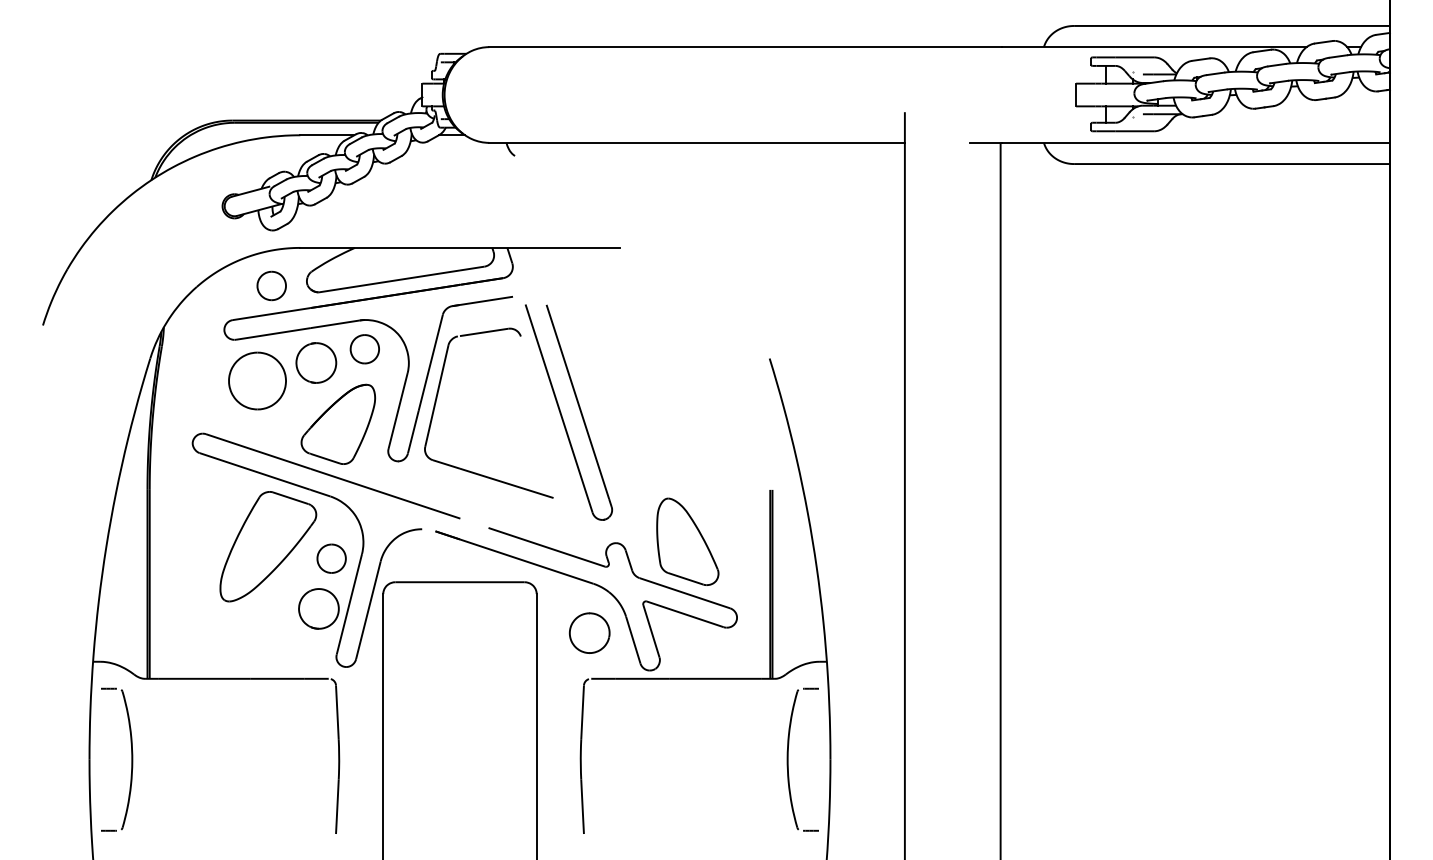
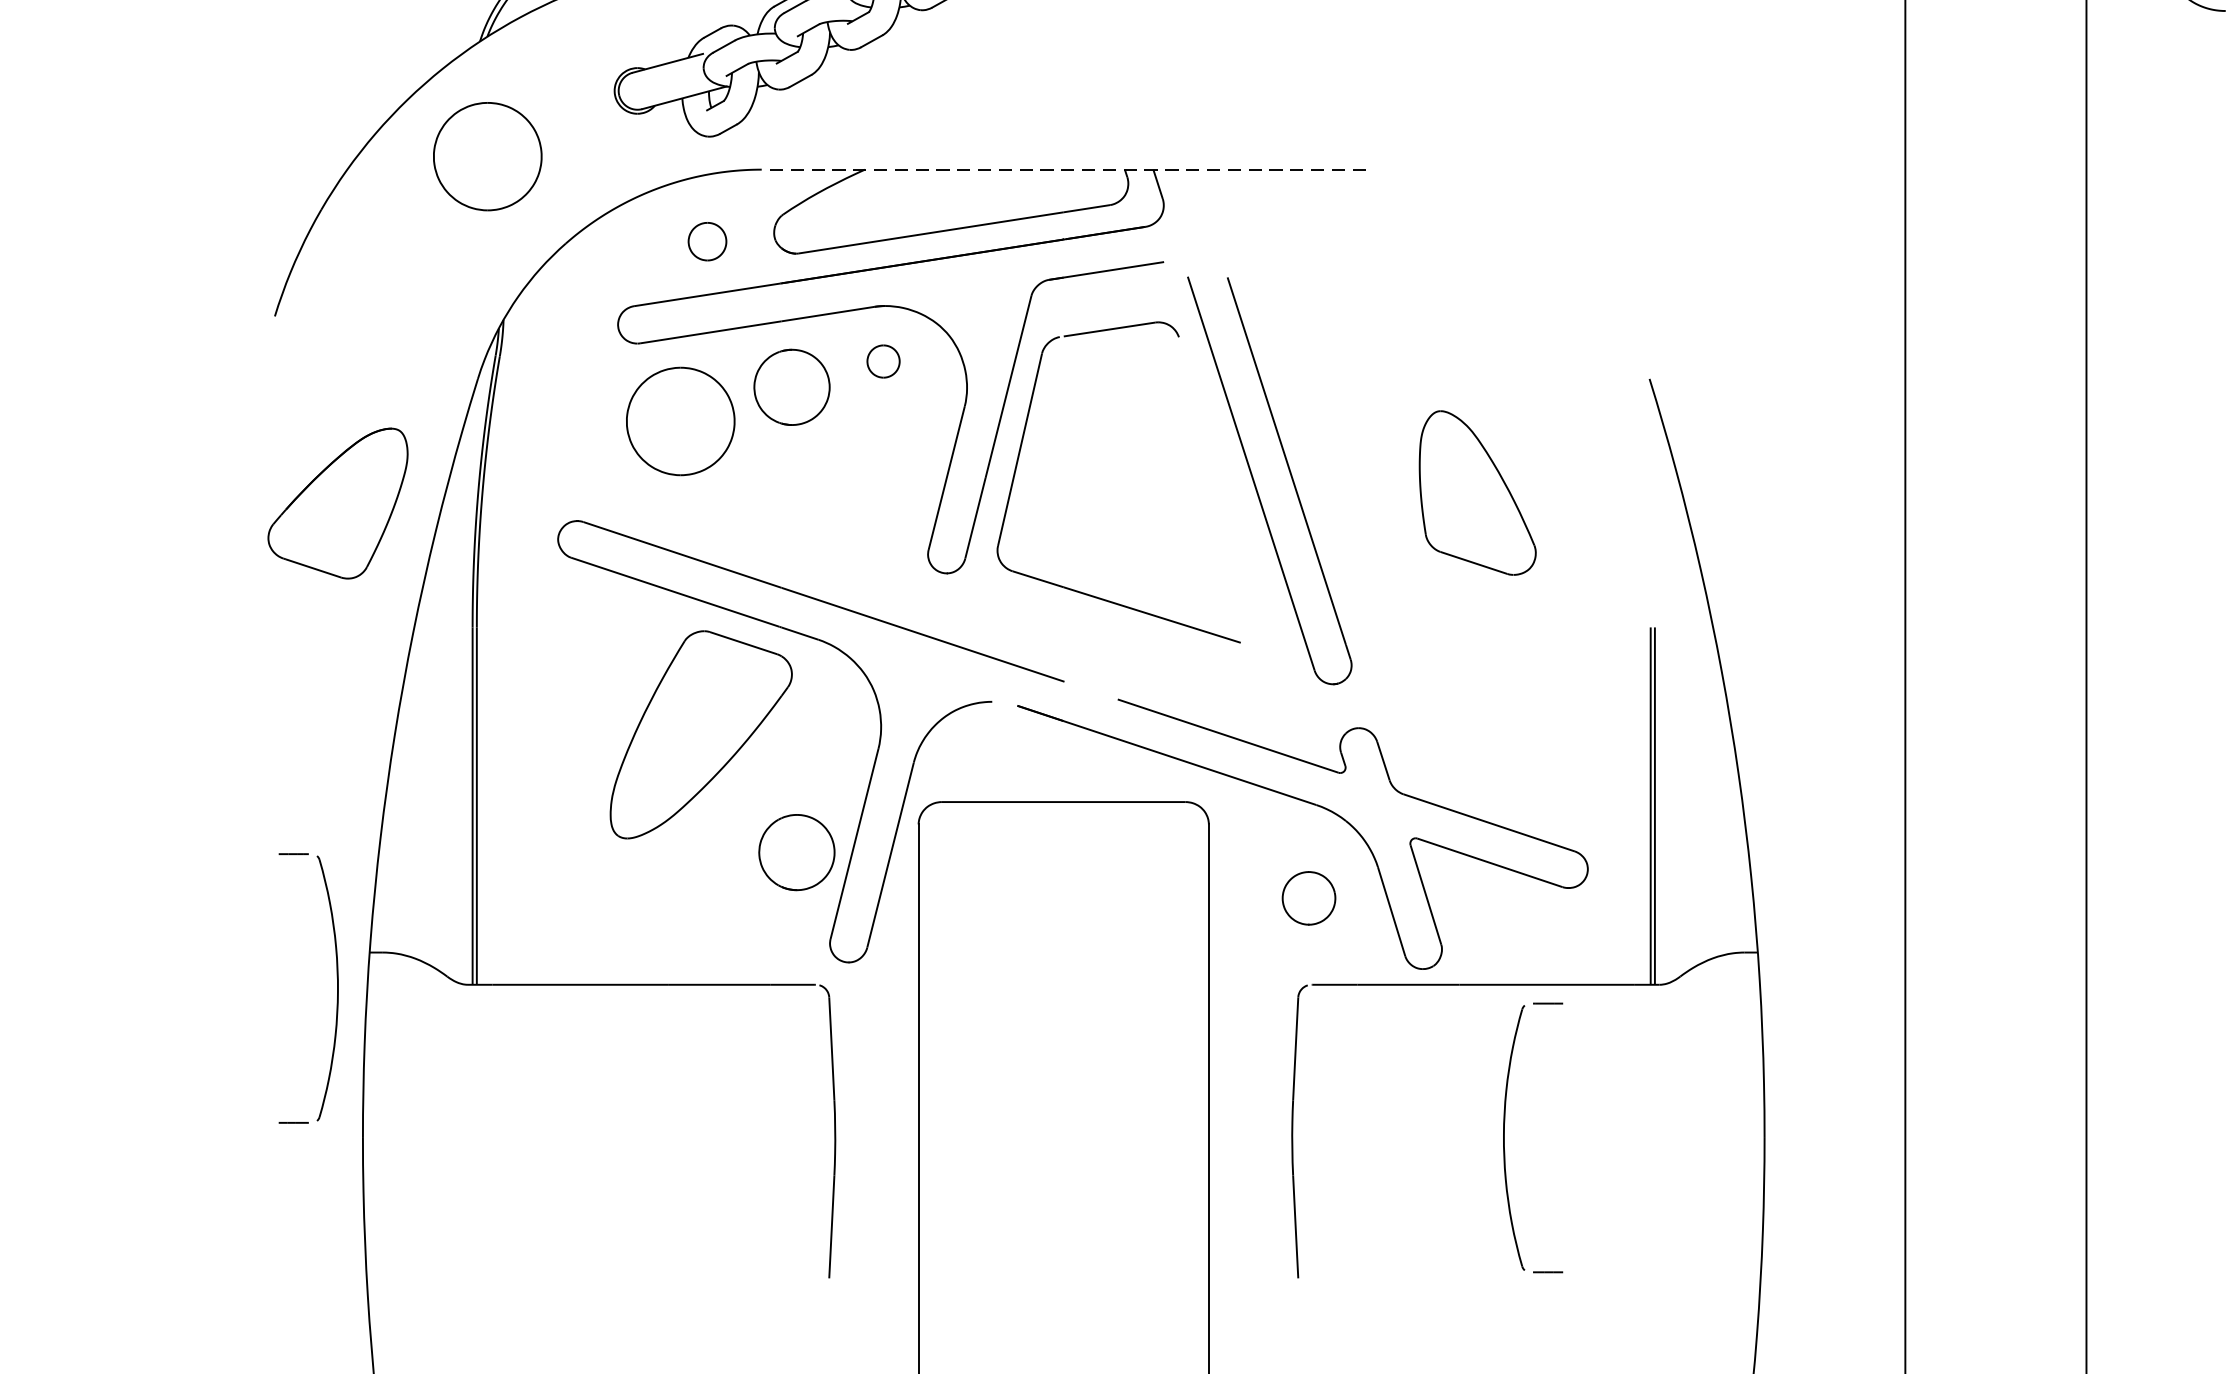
part: (155, 240) -> (487, 155), added
line: (459, 247) -> (1062, 168), solid -> dashed
part: (271, 285) -> (707, 240), size x0.7
part: (364, 349) -> (883, 361), size x0.6
part: (338, 423) -> (338, 501), moved
part: (687, 541) -> (1477, 492), moved
part: (331, 558) -> (820, 757), removed
part: (589, 632) -> (1308, 897), size x0.7
part: (131, 759) -> (336, 987), moved
part: (788, 759) -> (1505, 1137), moved

